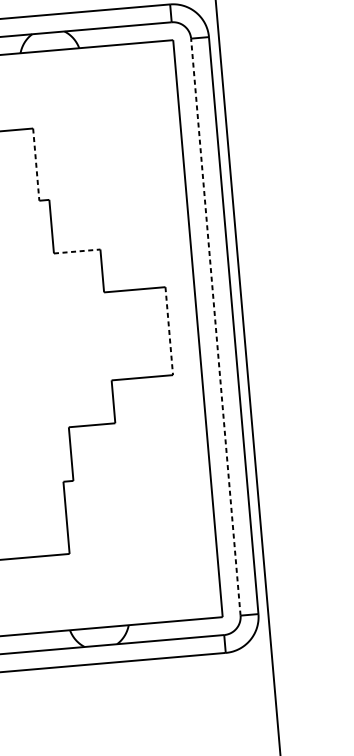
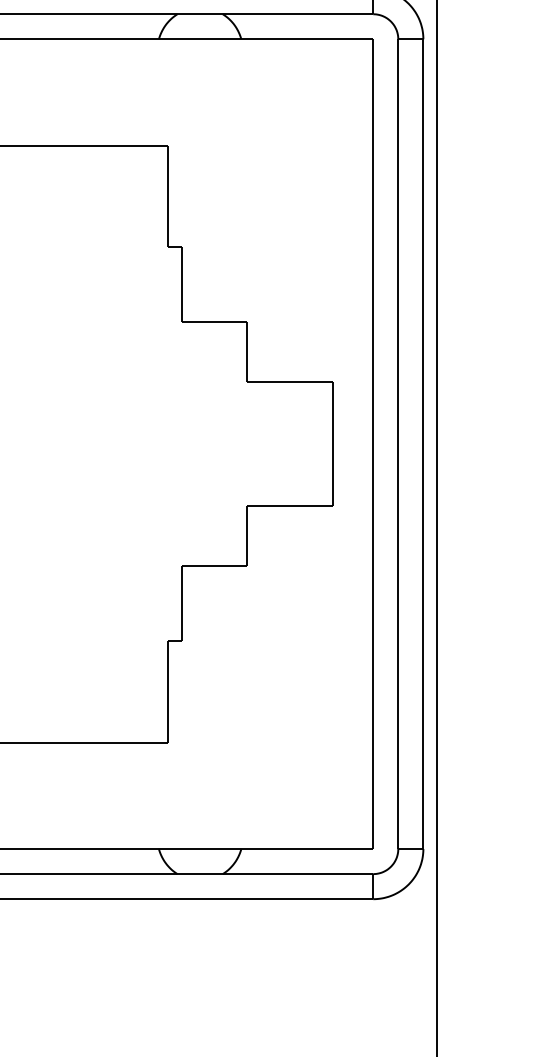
line: (36, 164) -> (167, 196), dashed -> solid
line: (77, 251) -> (214, 322), dashed -> solid
line: (216, 327) -> (398, 444), dashed -> solid
line: (168, 331) -> (332, 444), dashed -> solid

